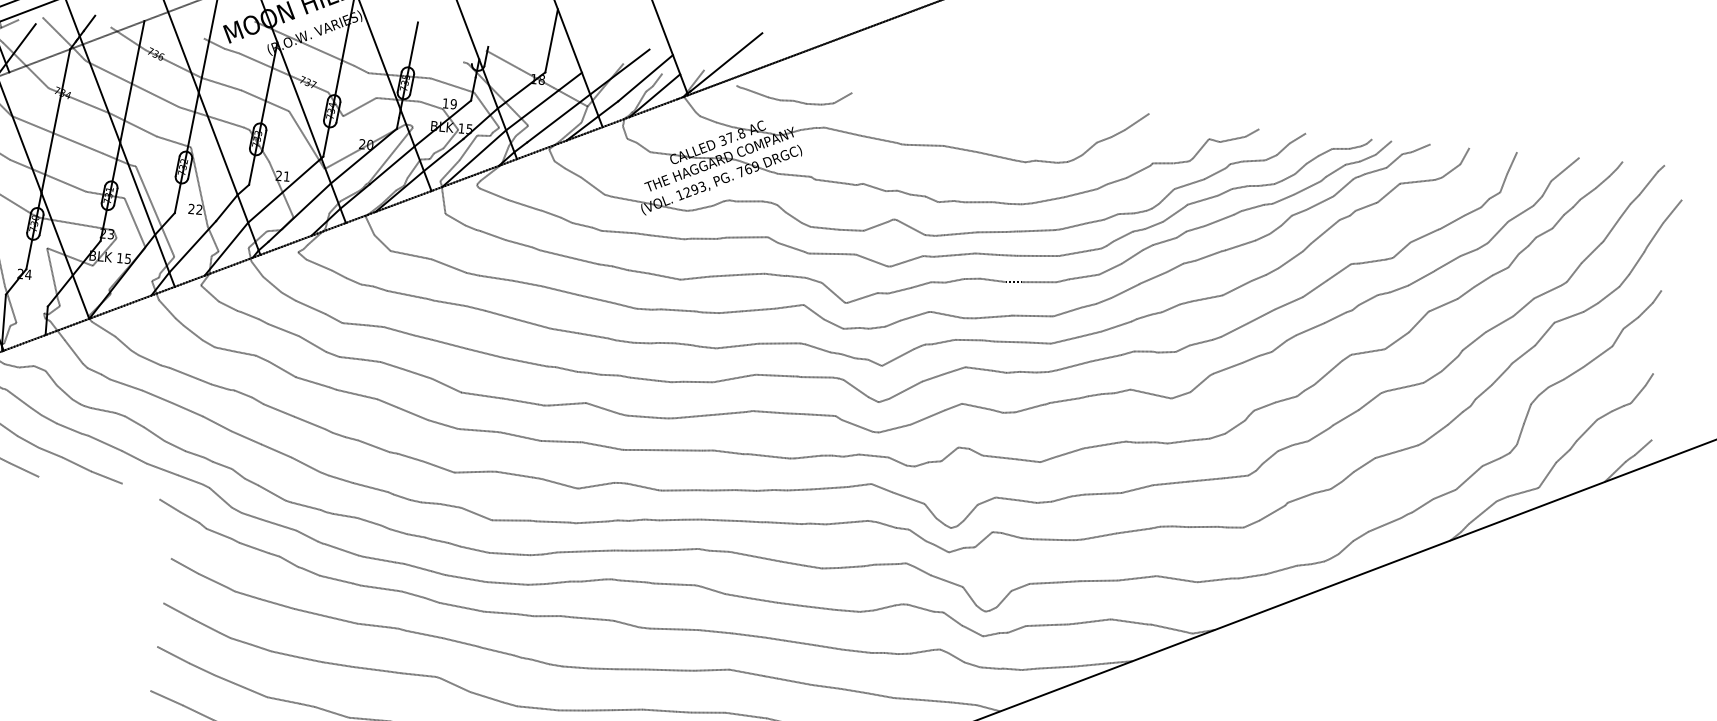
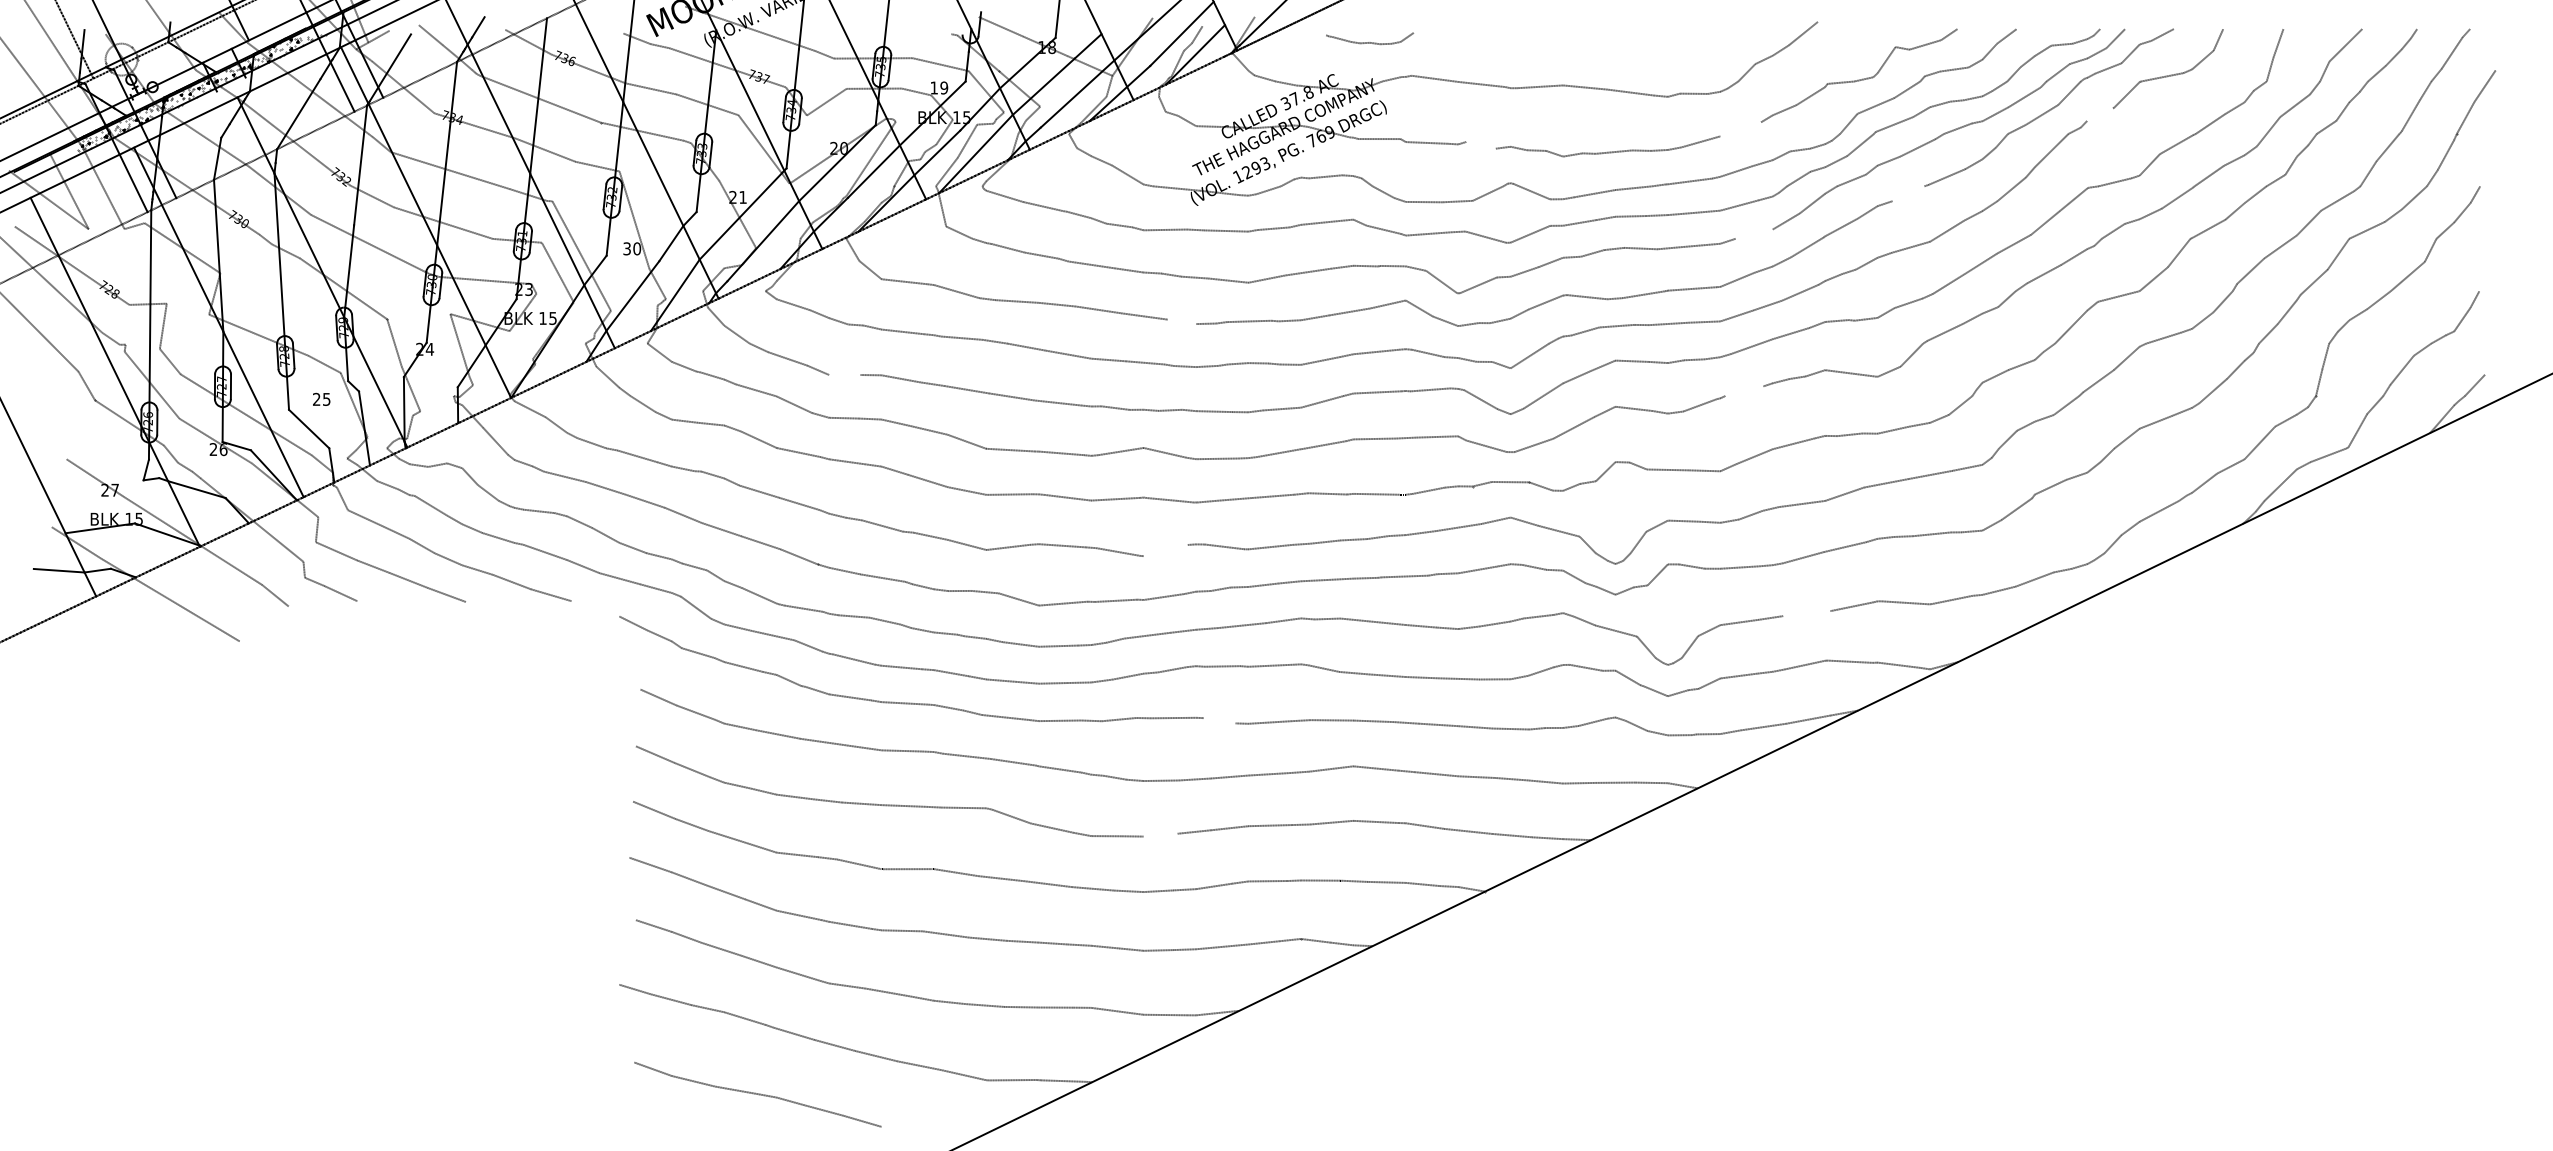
part: (793, 95) -> (1369, 38), size x0.6
line: (873, 186) -> (1480, 144), removed
line: (1080, 193) -> (1740, 129), removed
line: (1365, 206) -> (2099, 114), removed
text: (195, 209) -> (632, 248), 22 -> 30
line: (1208, 255) -> (1908, 193), removed
line: (1083, 276) -> (1753, 233), removed
line: (624, 305) -> (1181, 321), removed
line: (354, 324) -> (844, 375), removed
line: (1065, 400) -> (1744, 391), removed
line: (596, 485) -> (1165, 550), removed
line: (1098, 580) -> (1806, 613), removed
line: (626, 623) -> (1219, 720), removed
line: (572, 709) -> (1160, 834), removed

